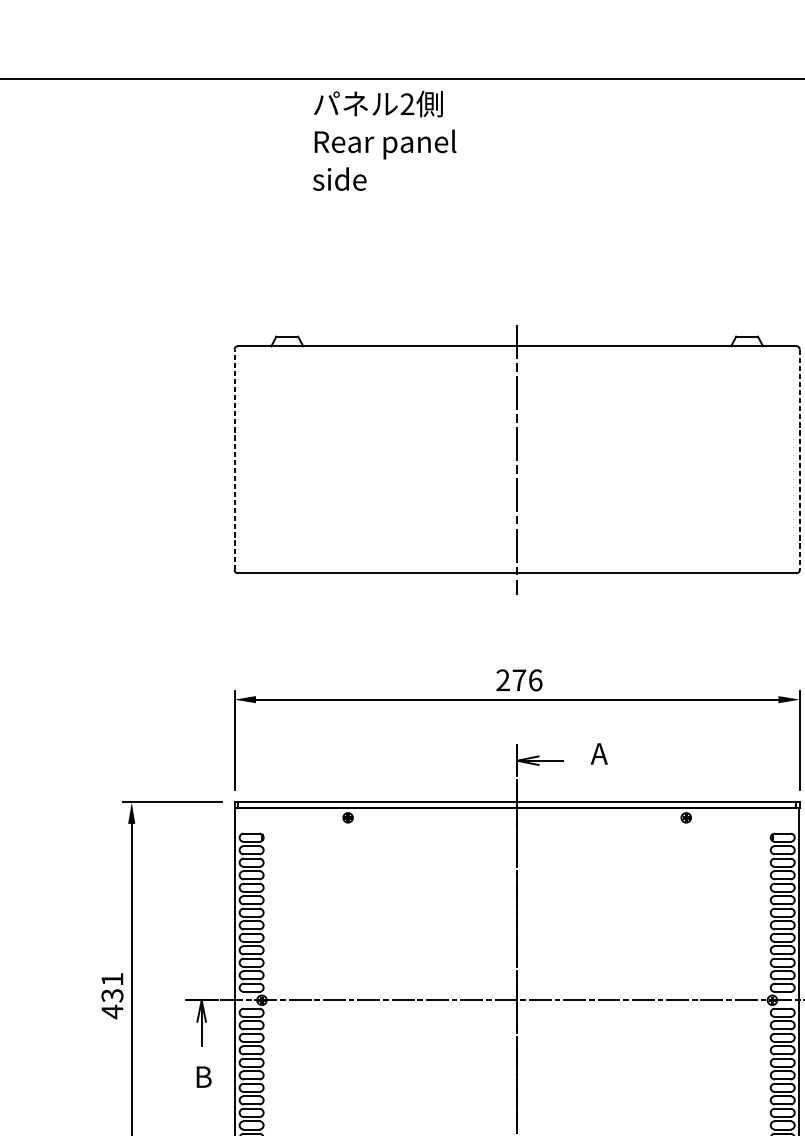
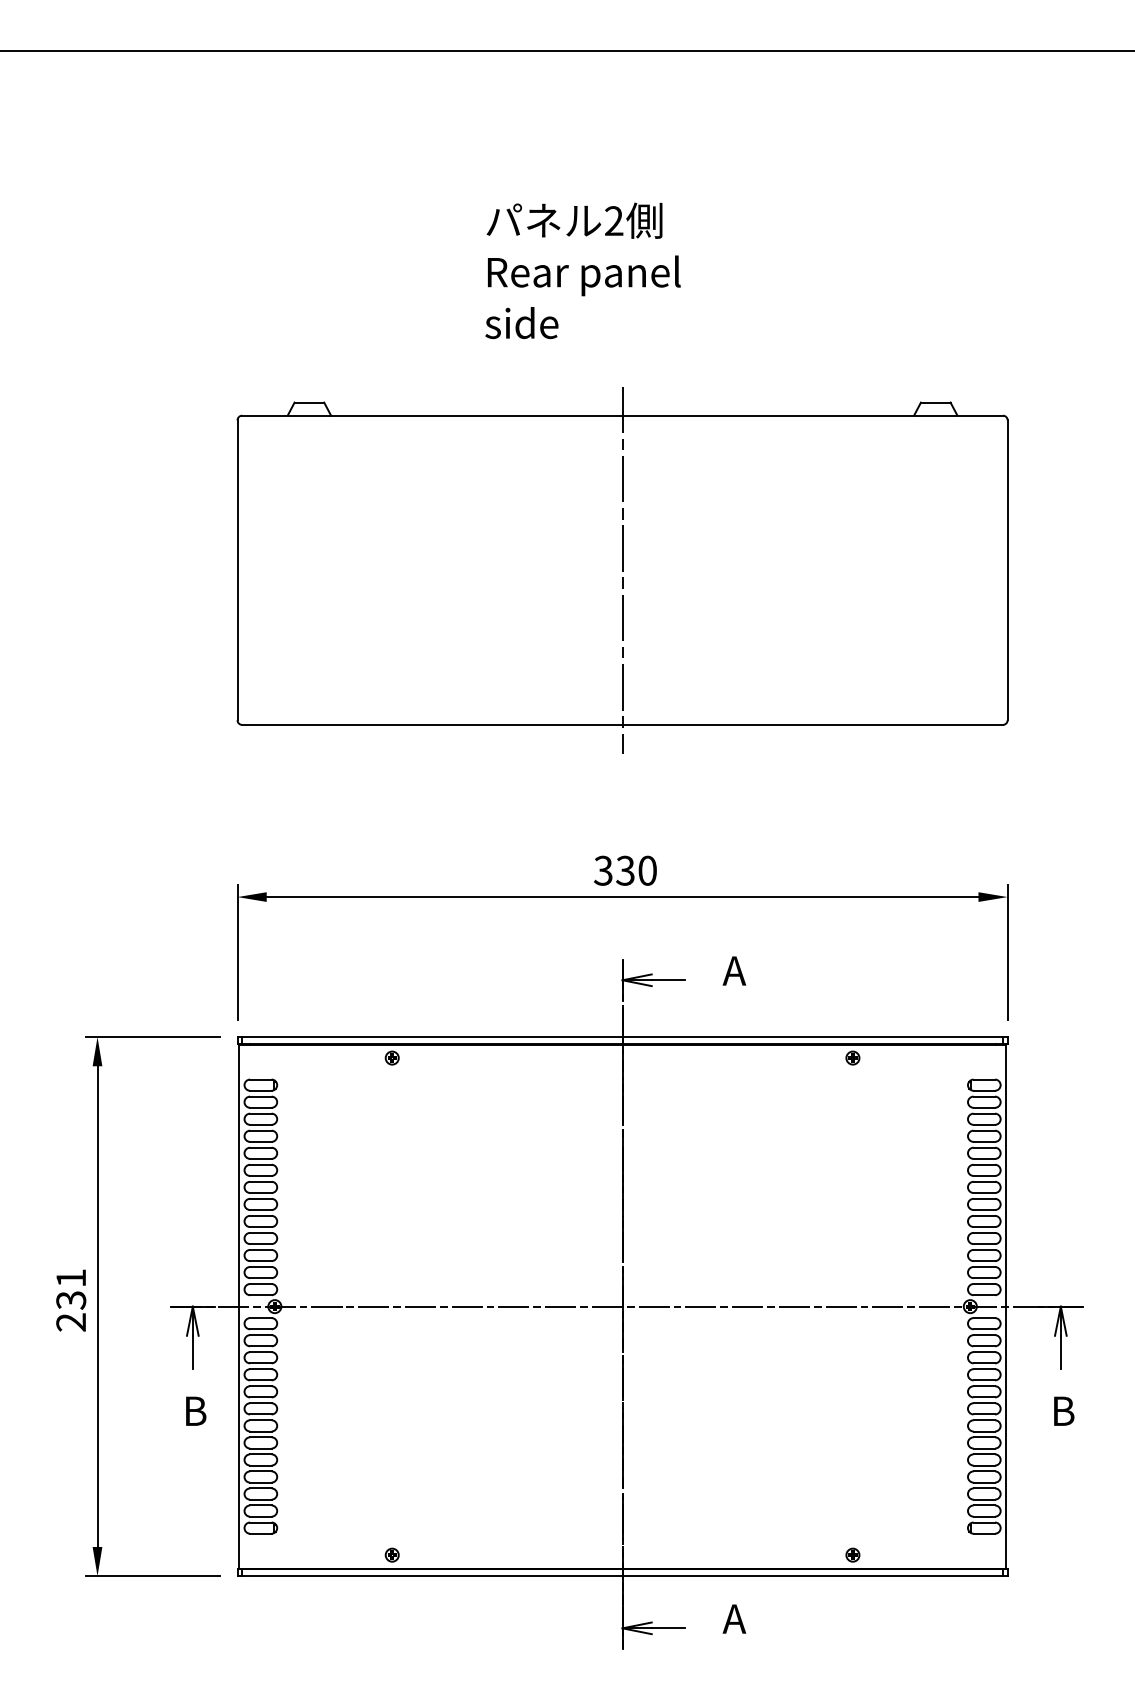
text: (384, 140) -> (582, 270), moved
line: (234, 459) -> (237, 570), dashed -> solid
line: (799, 459) -> (1007, 570), dashed -> solid
text: (519, 680) -> (625, 870), 276 -> 330
text: (111, 1011) -> (70, 1322), 431 -> 231

